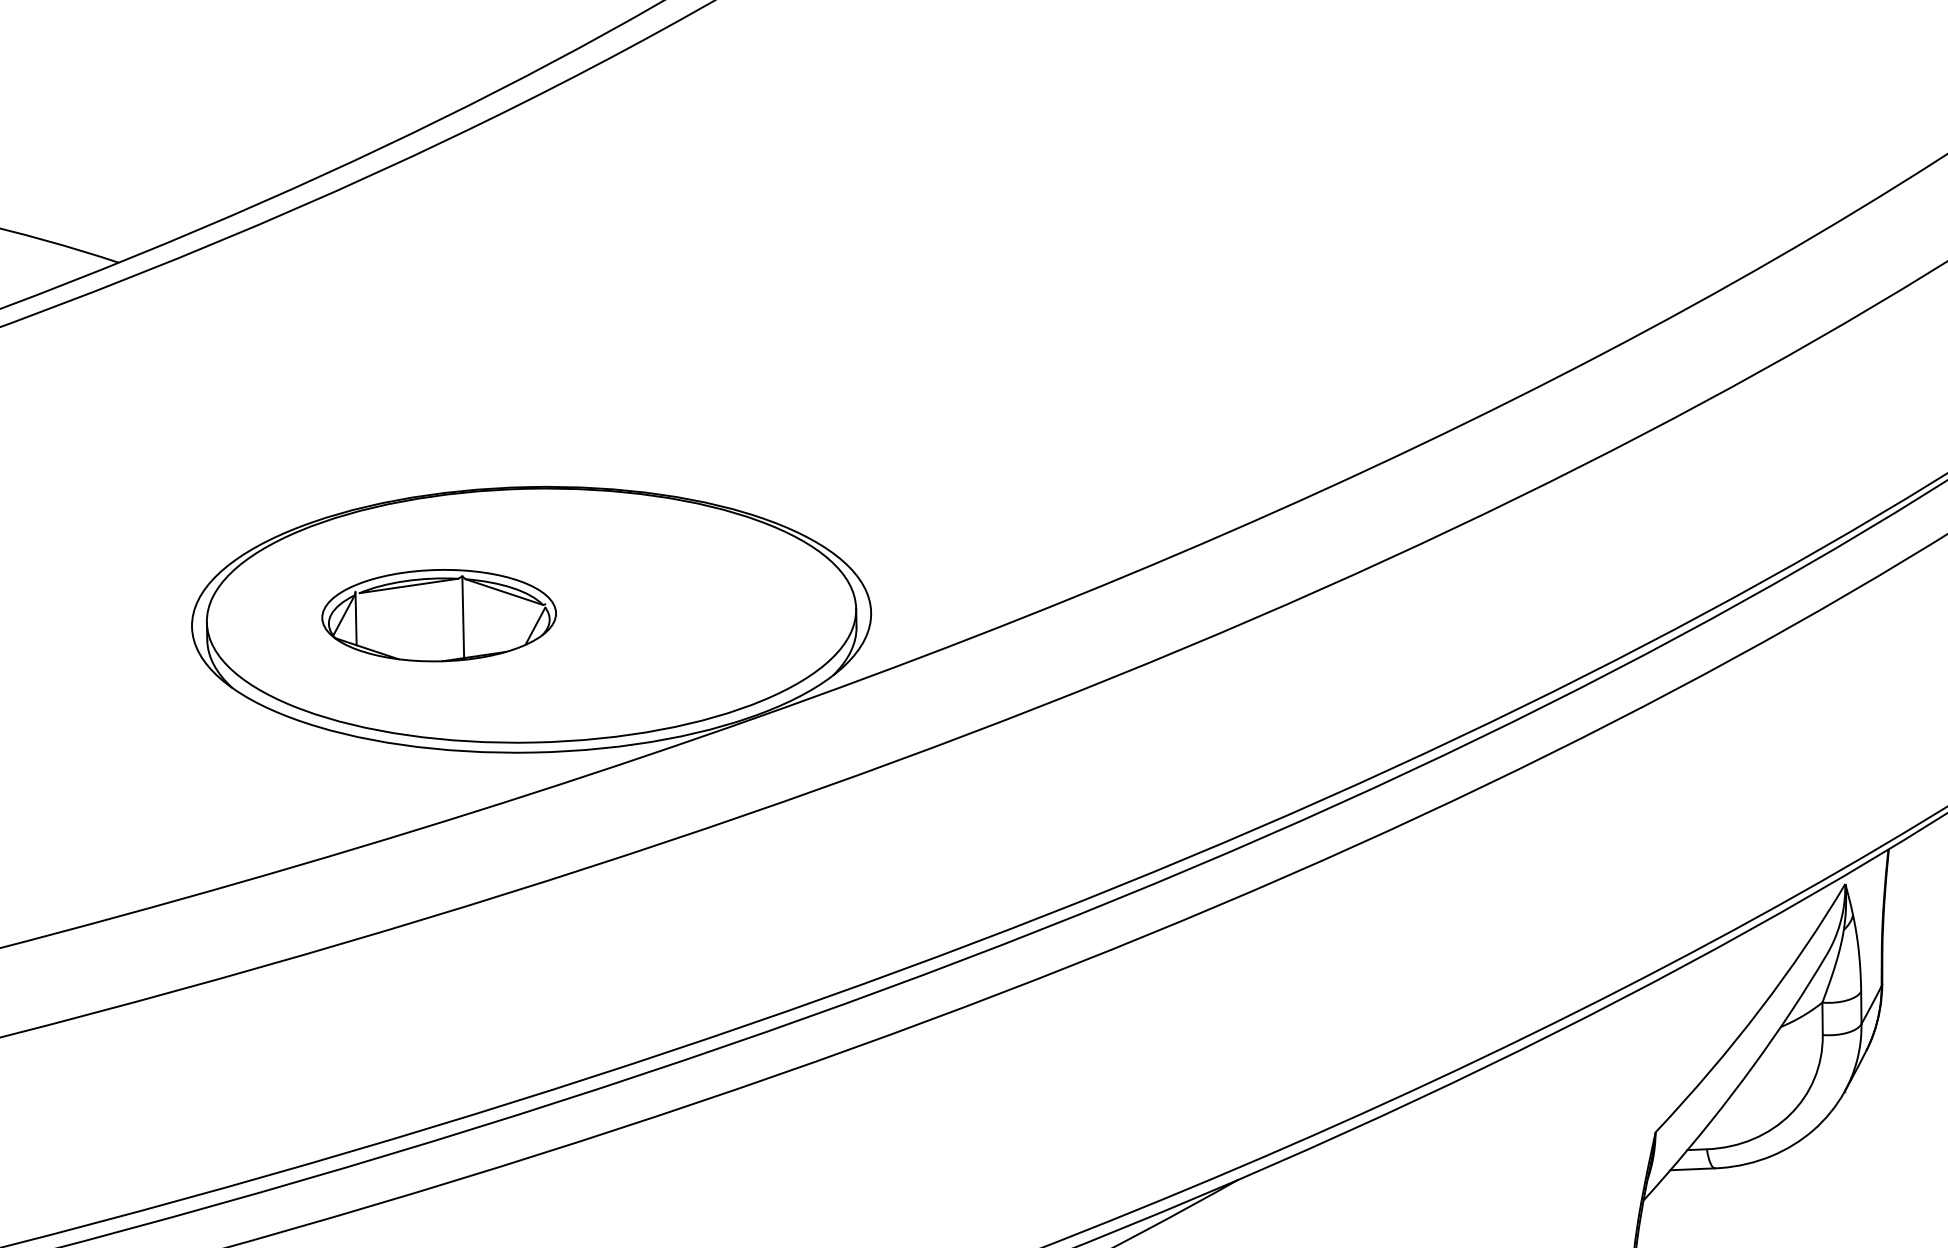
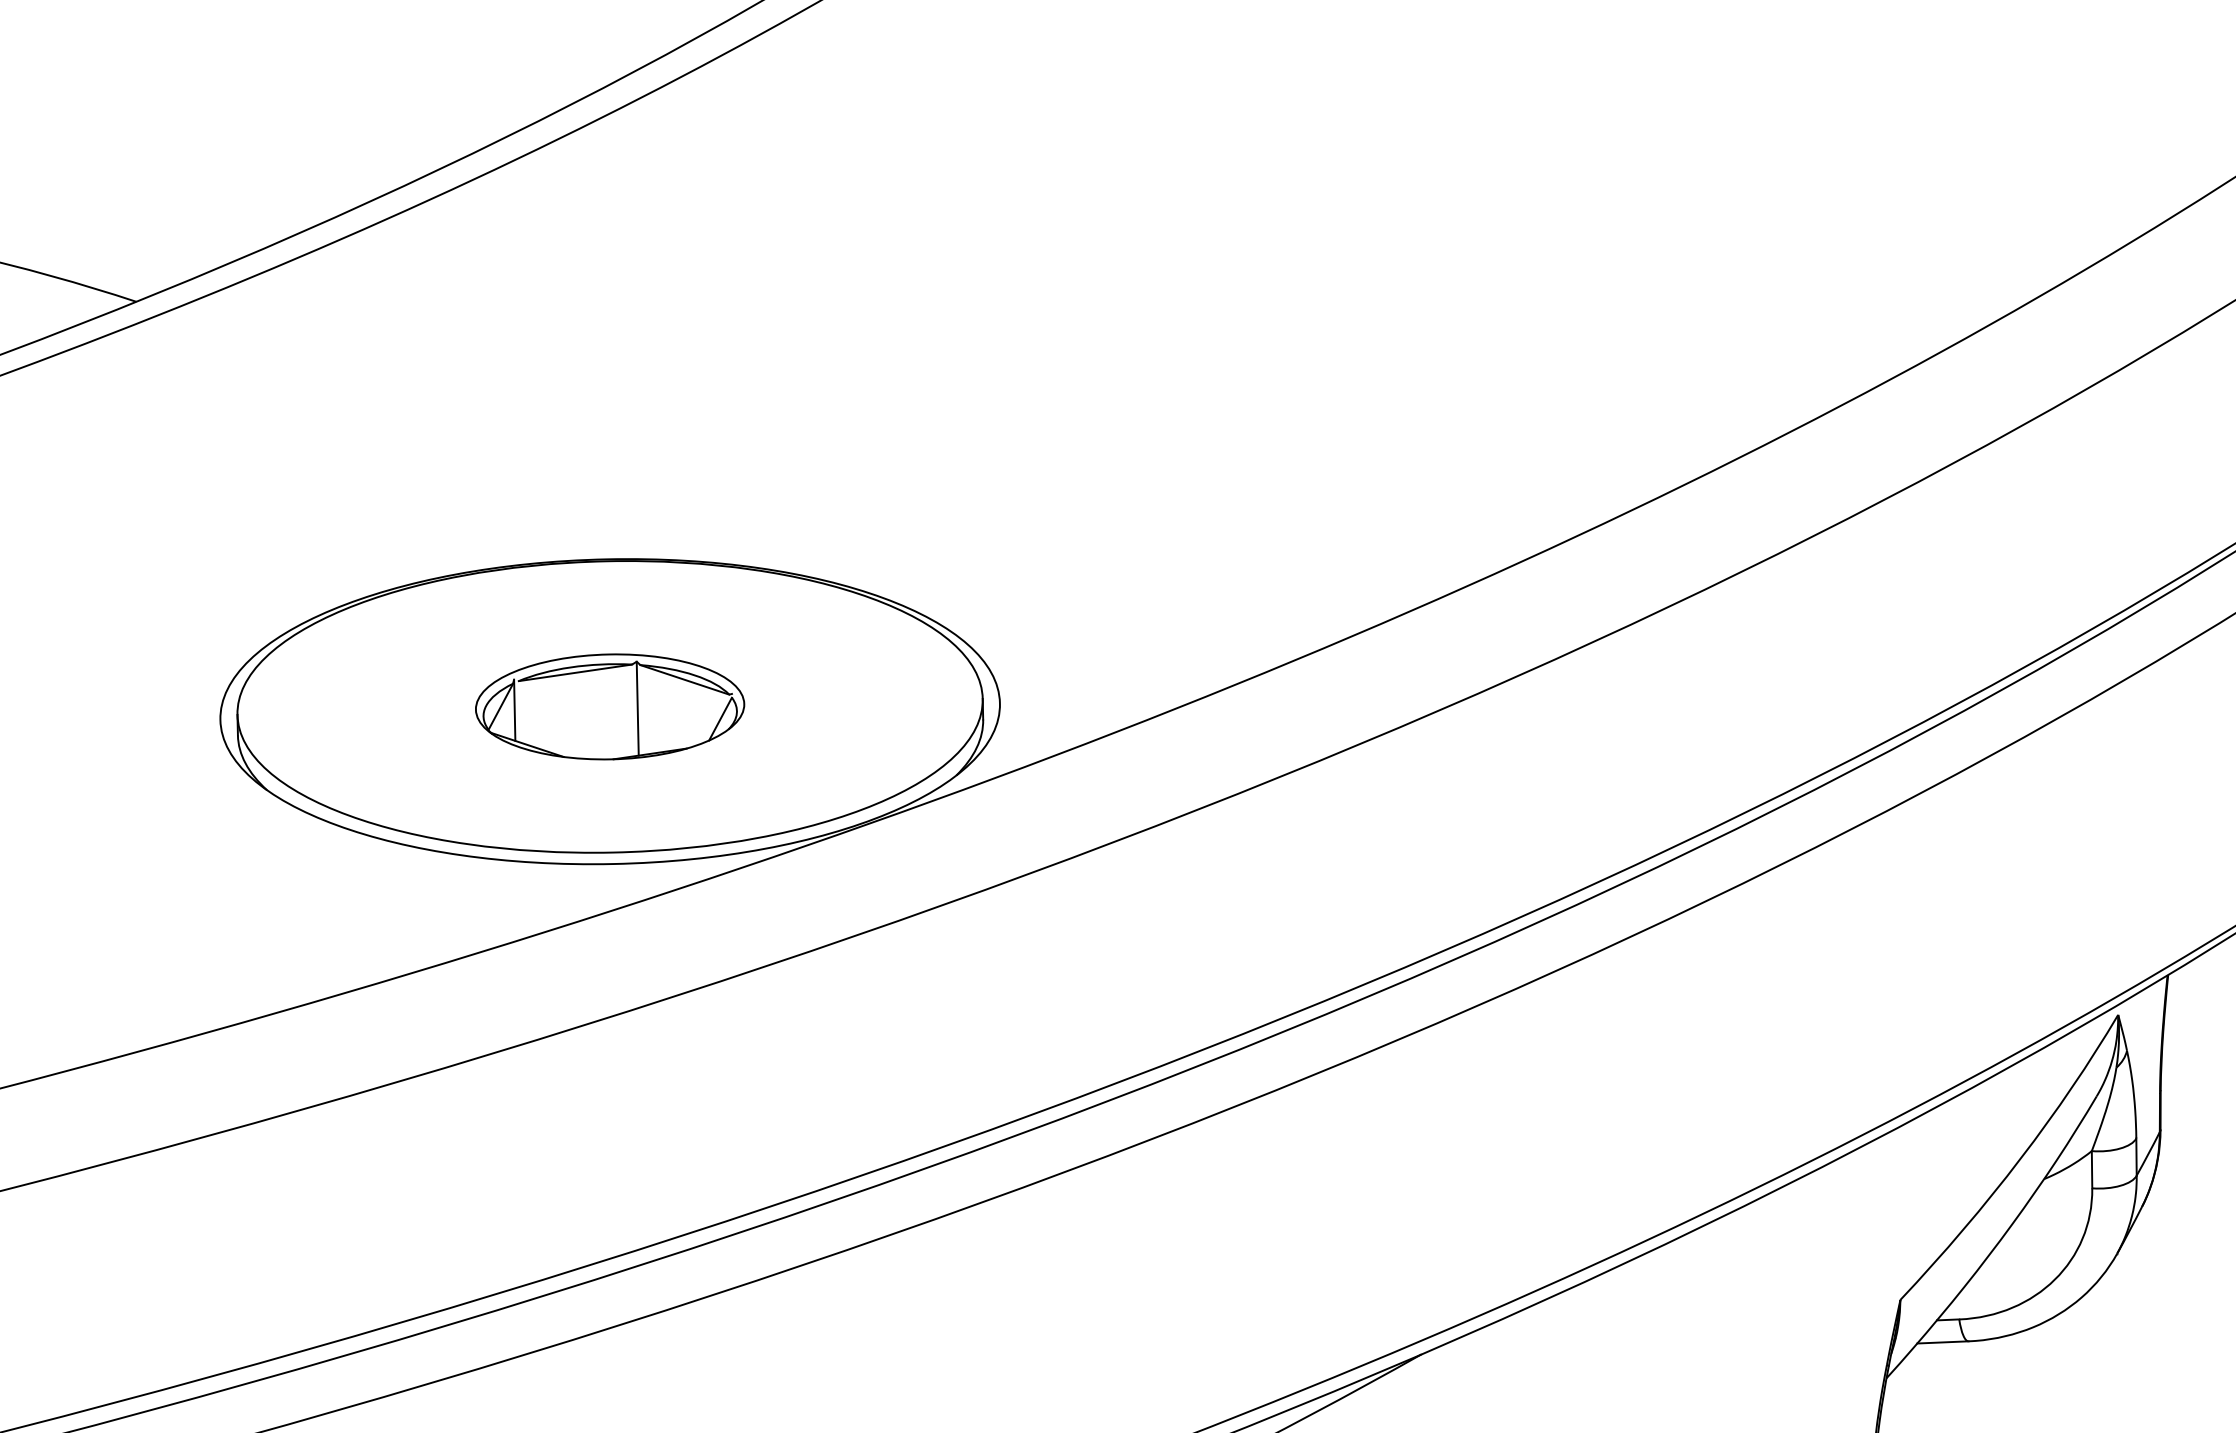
part: (439, 615) -> (610, 706), moved

